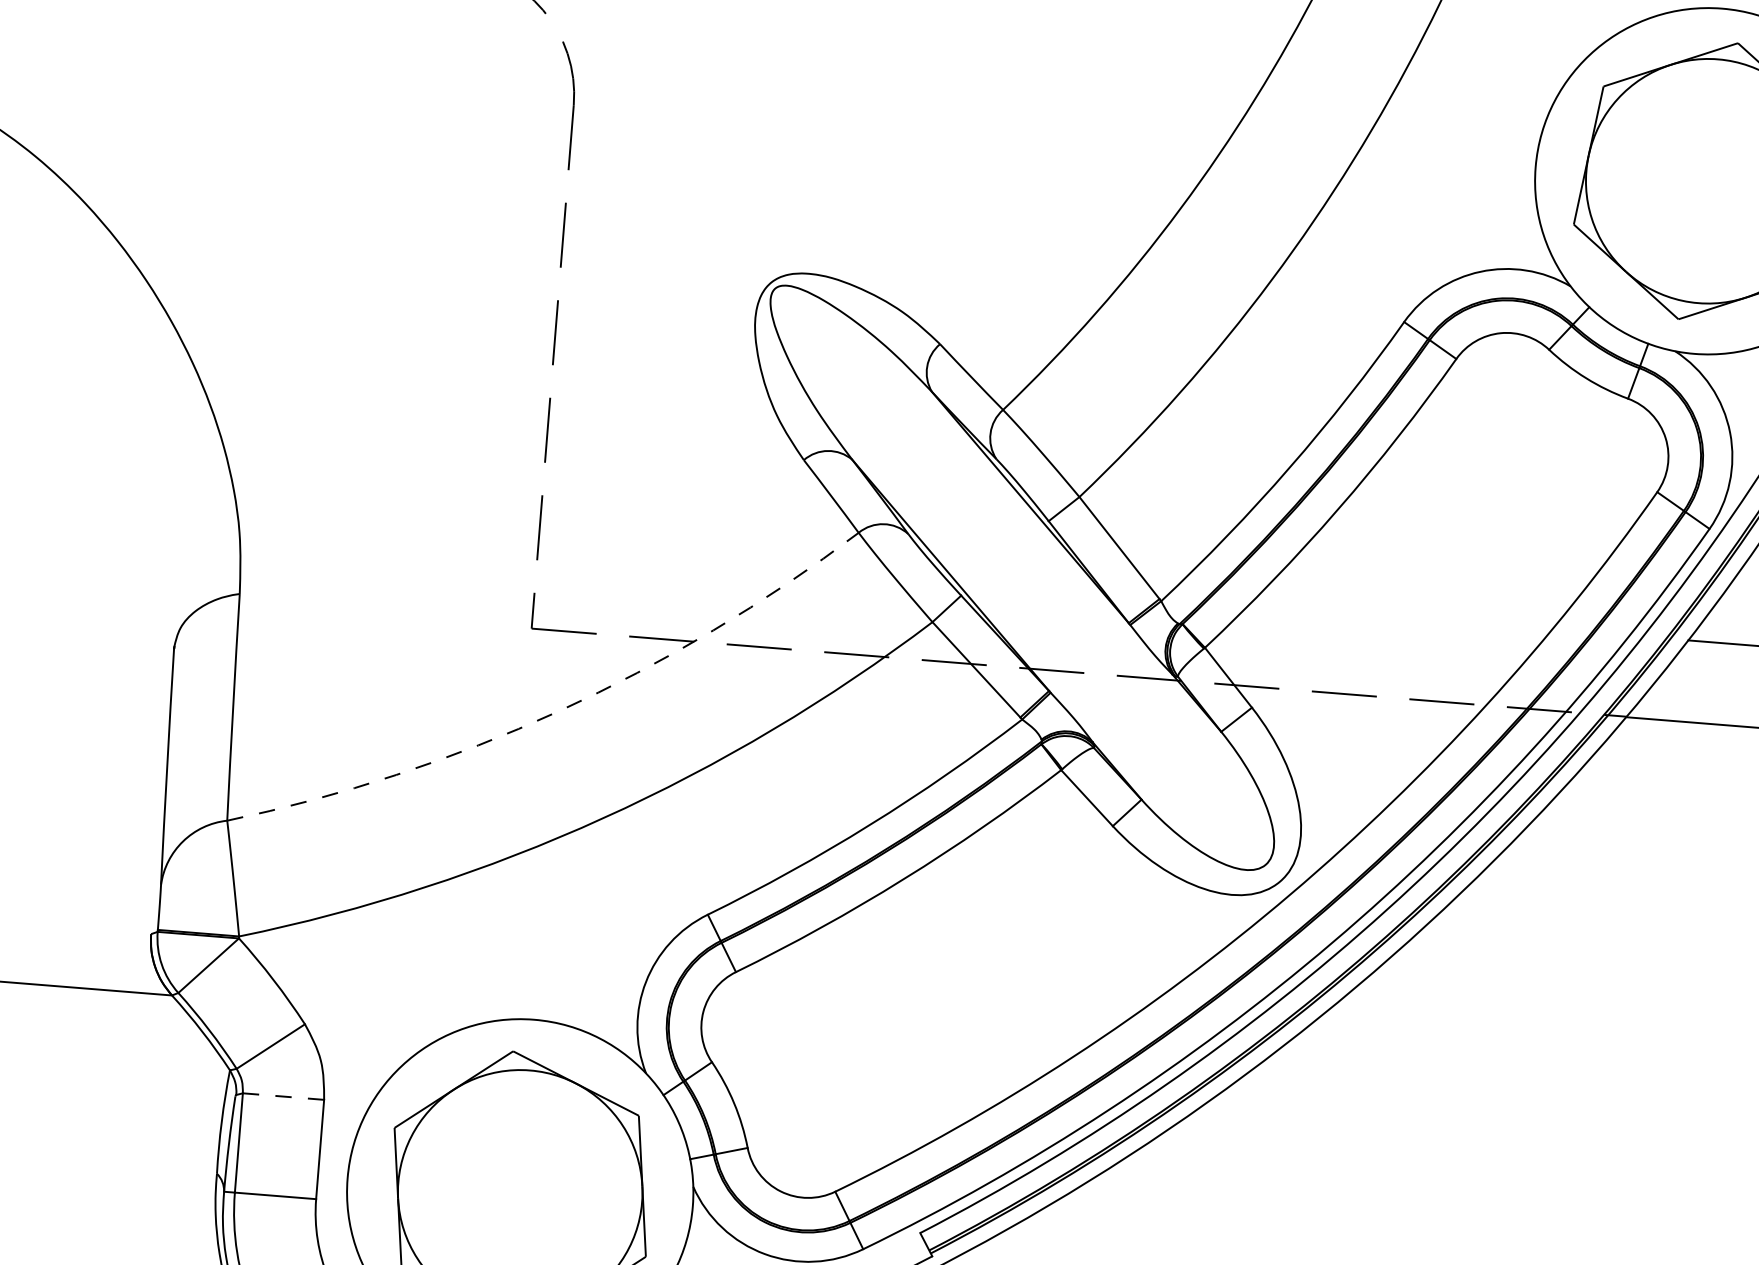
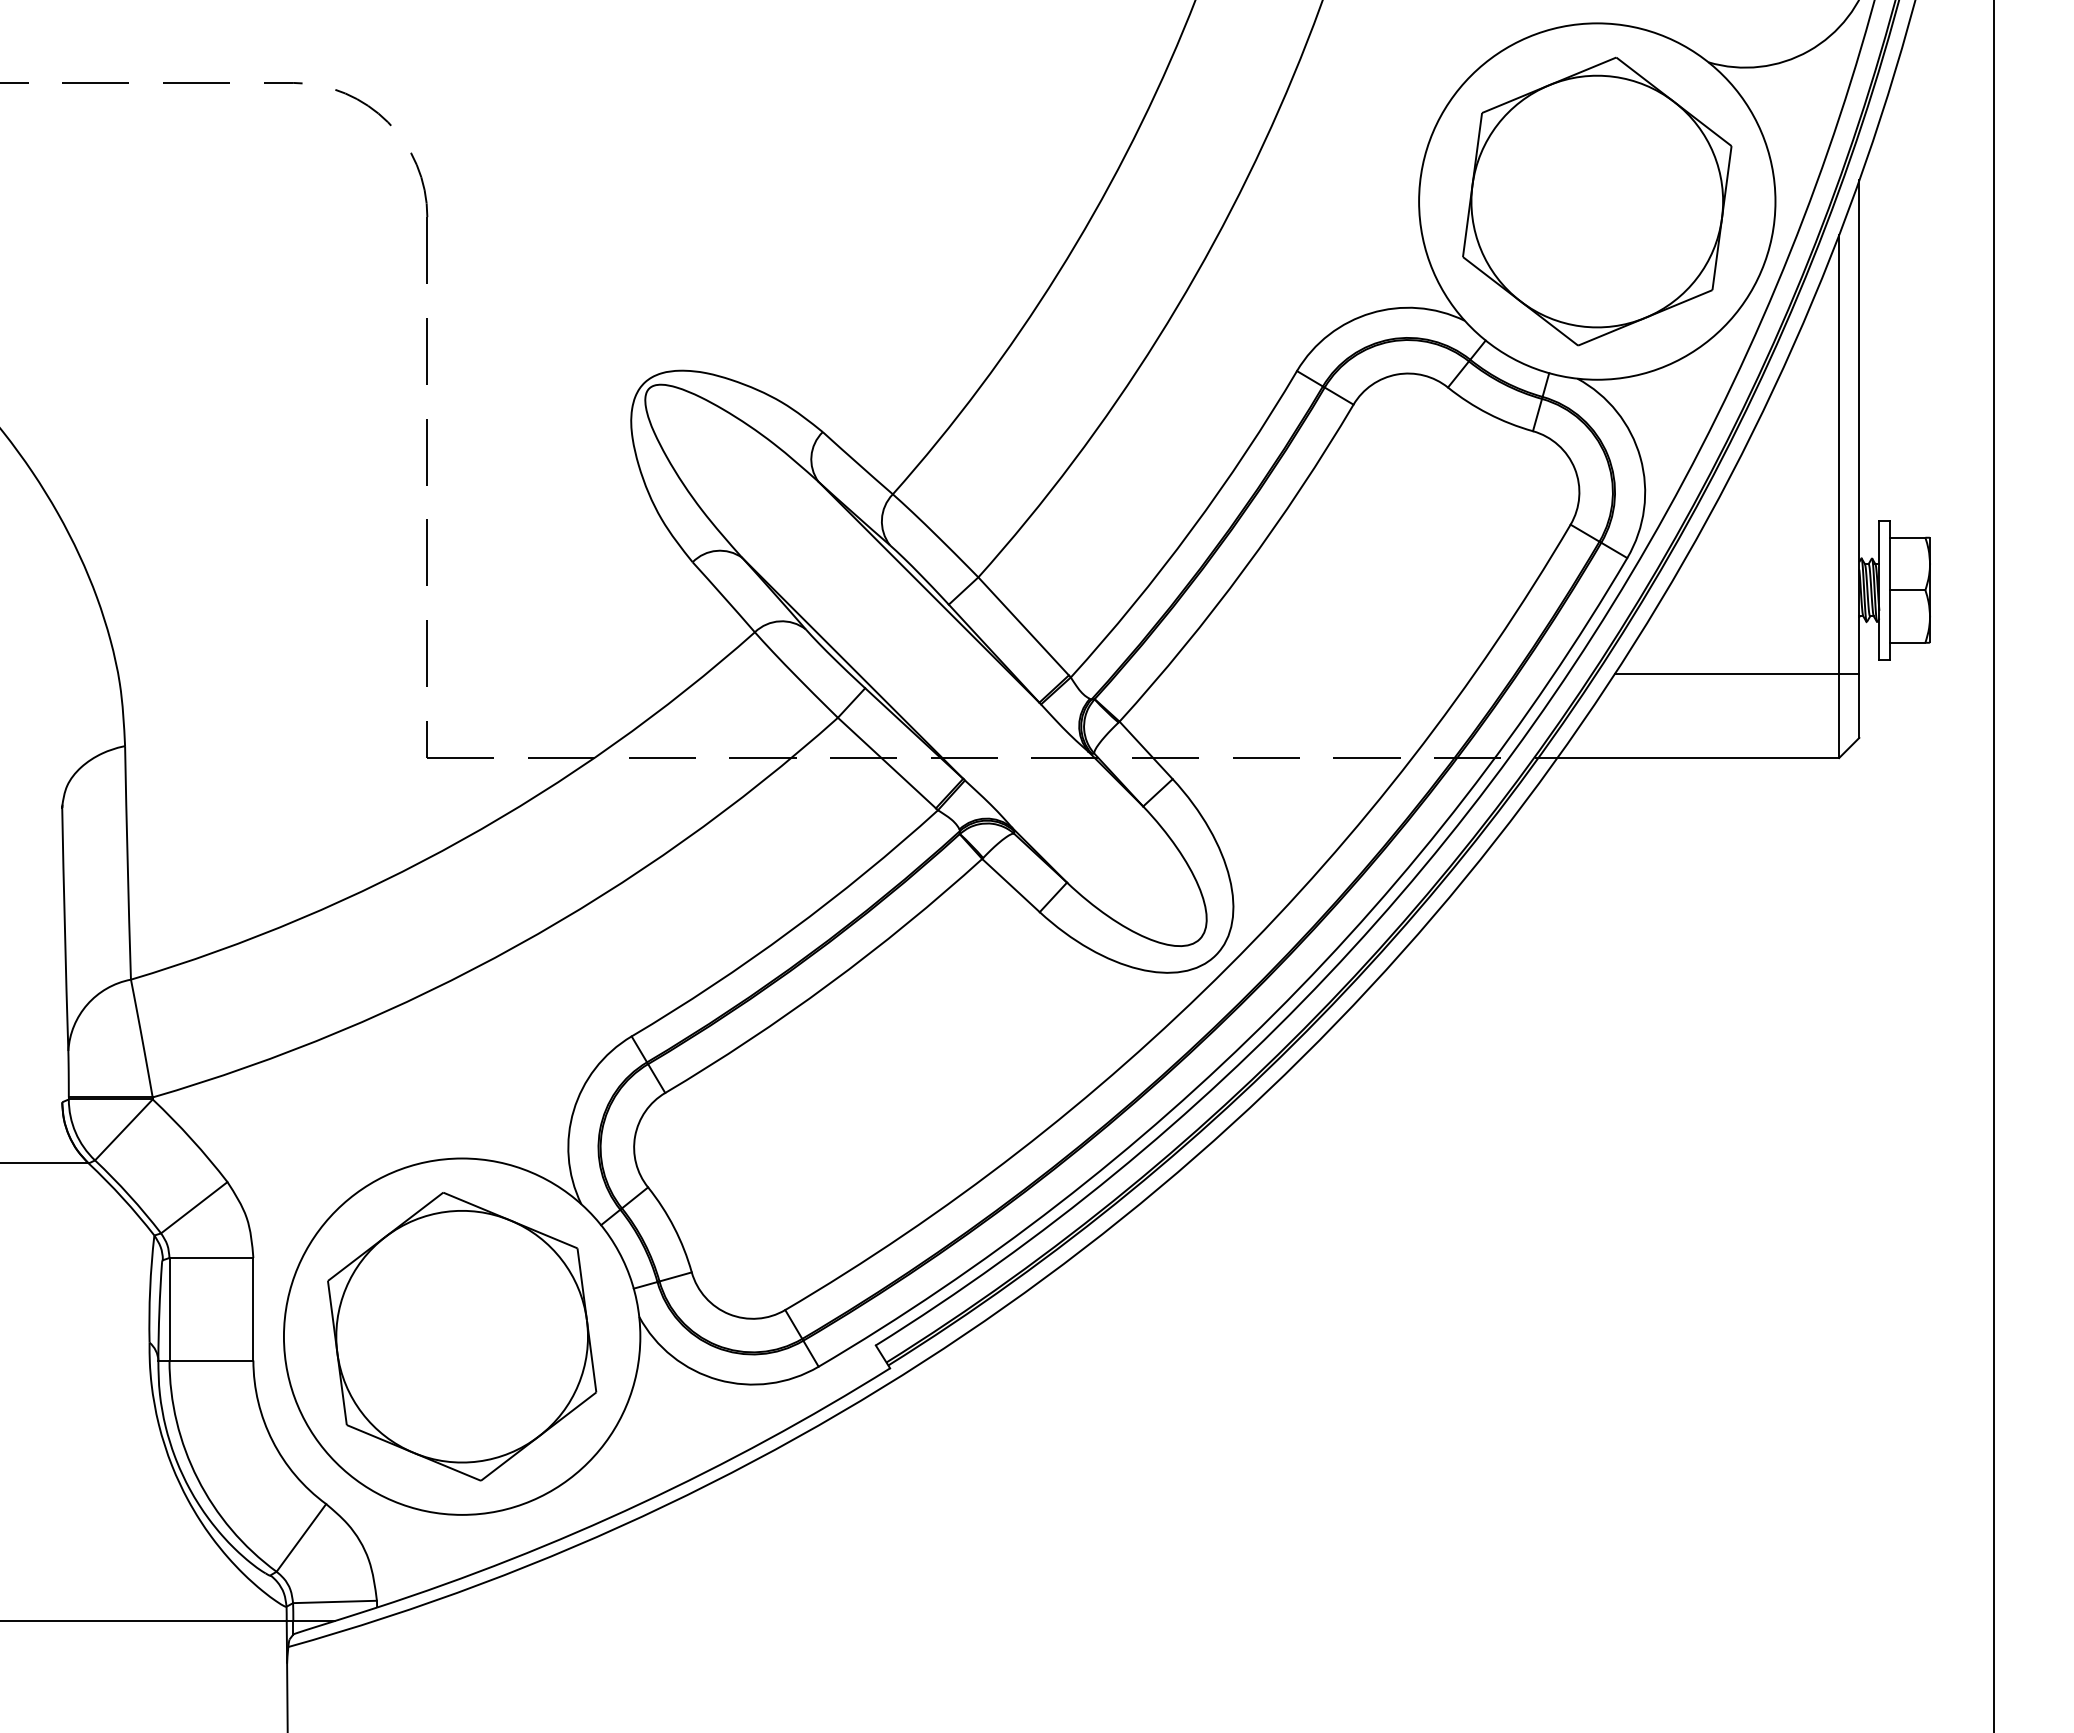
arc: (558, 711) -> (461, 840), dashed -> solid
line: (283, 1096) -> (211, 1257), dashed -> solid

